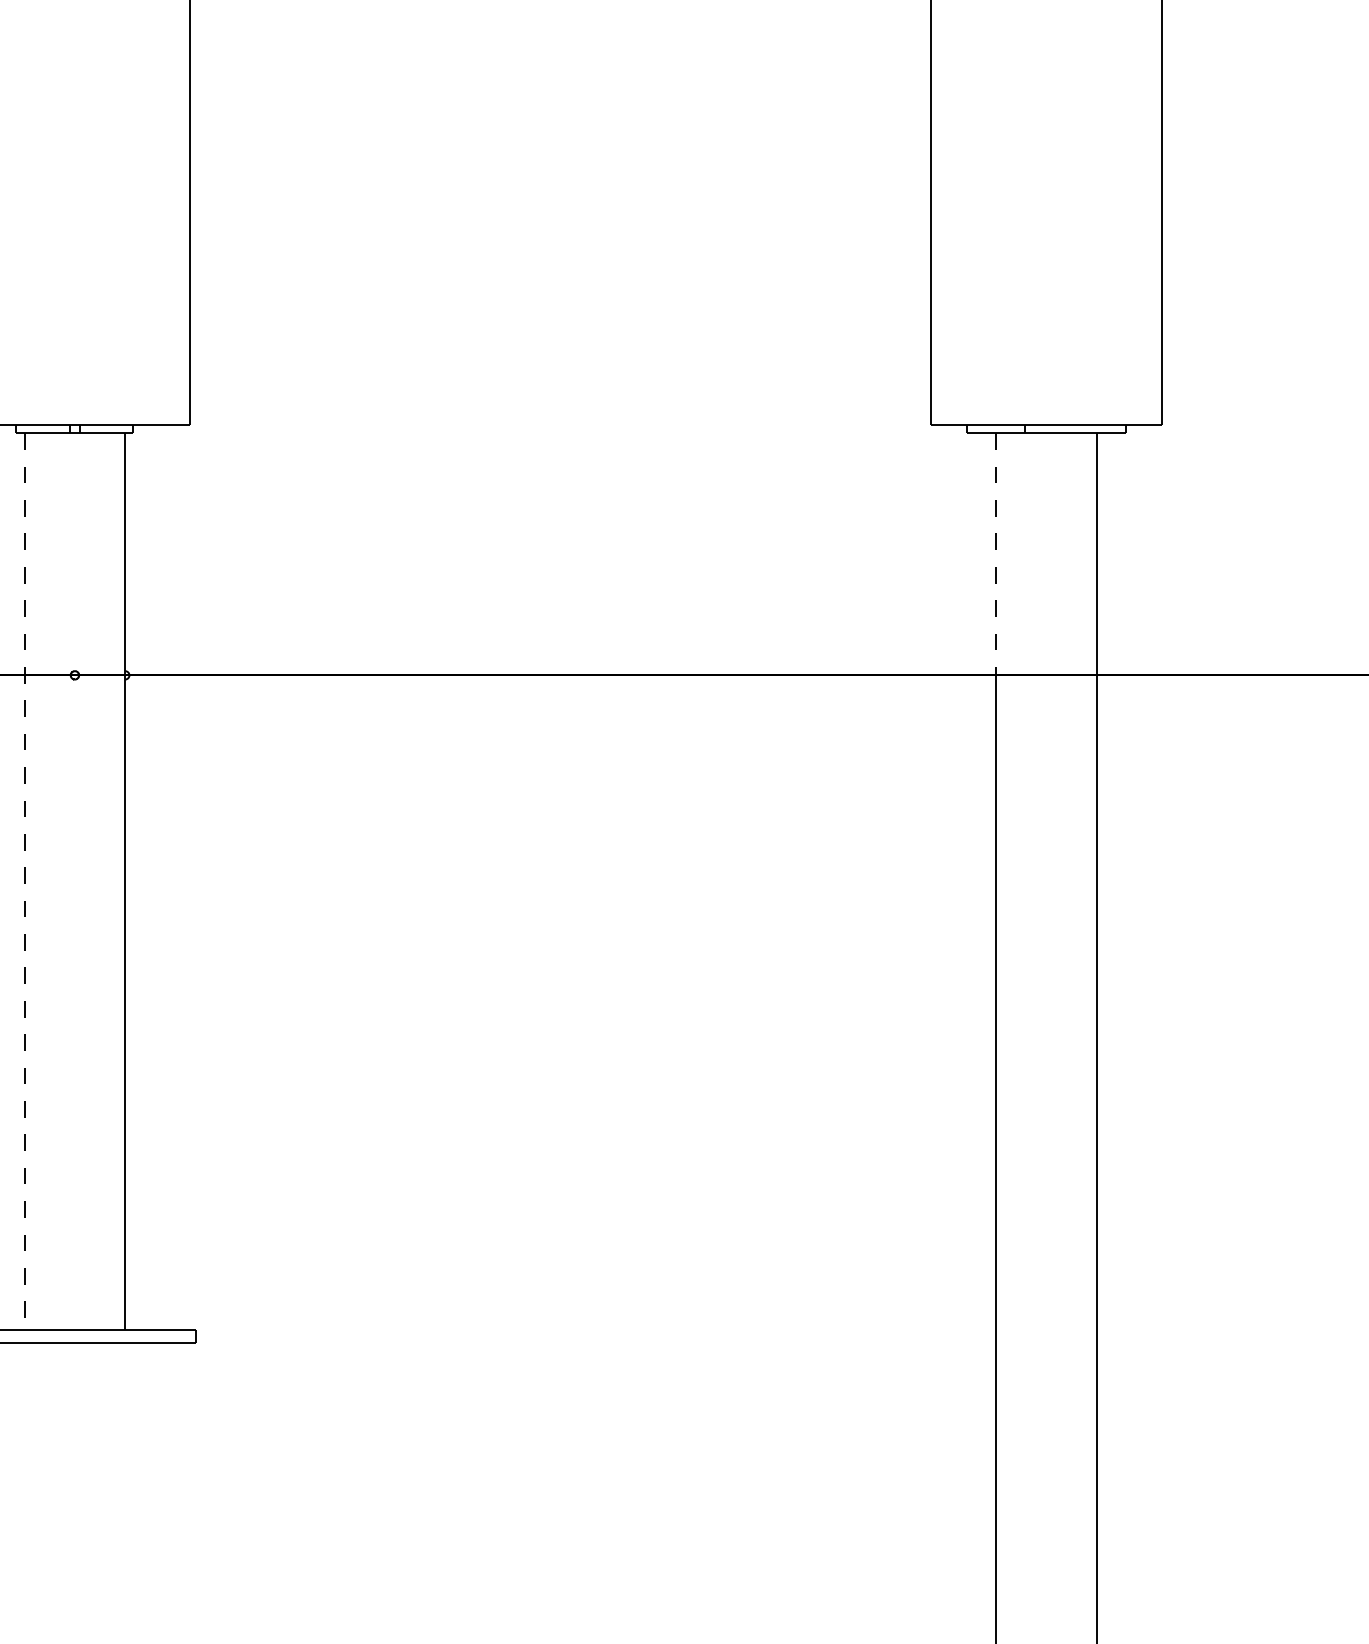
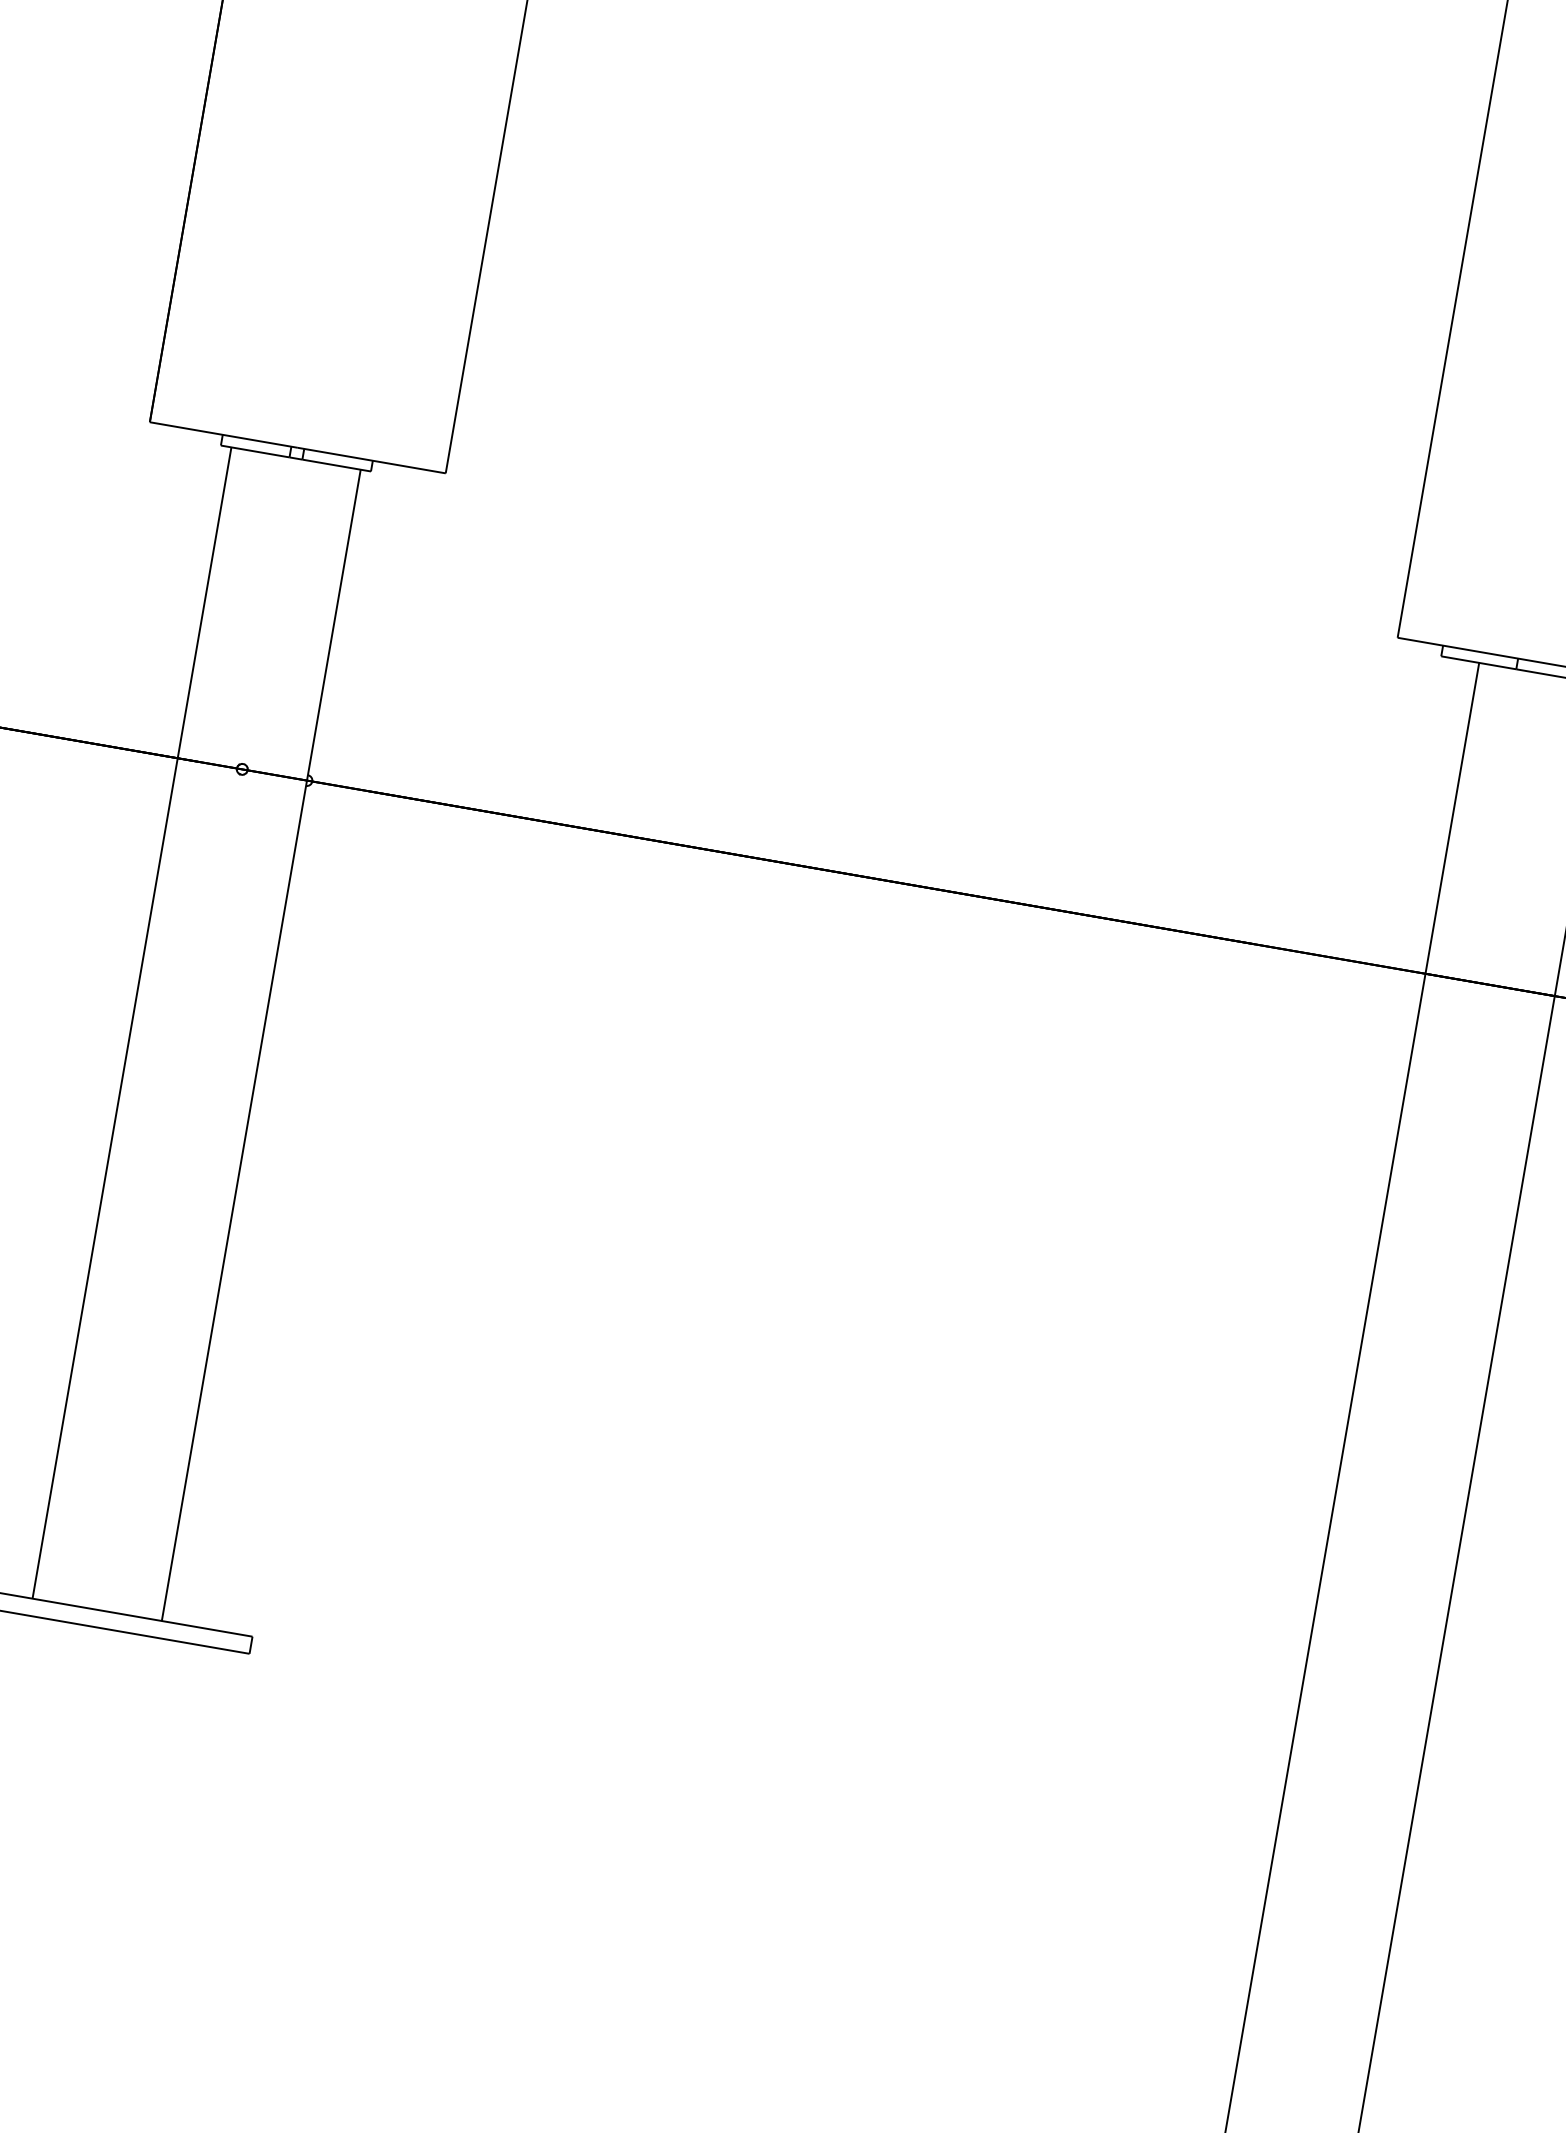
line: (996, 554) -> (1452, 818), dashed -> solid
line: (24, 882) -> (131, 1024), dashed -> solid

